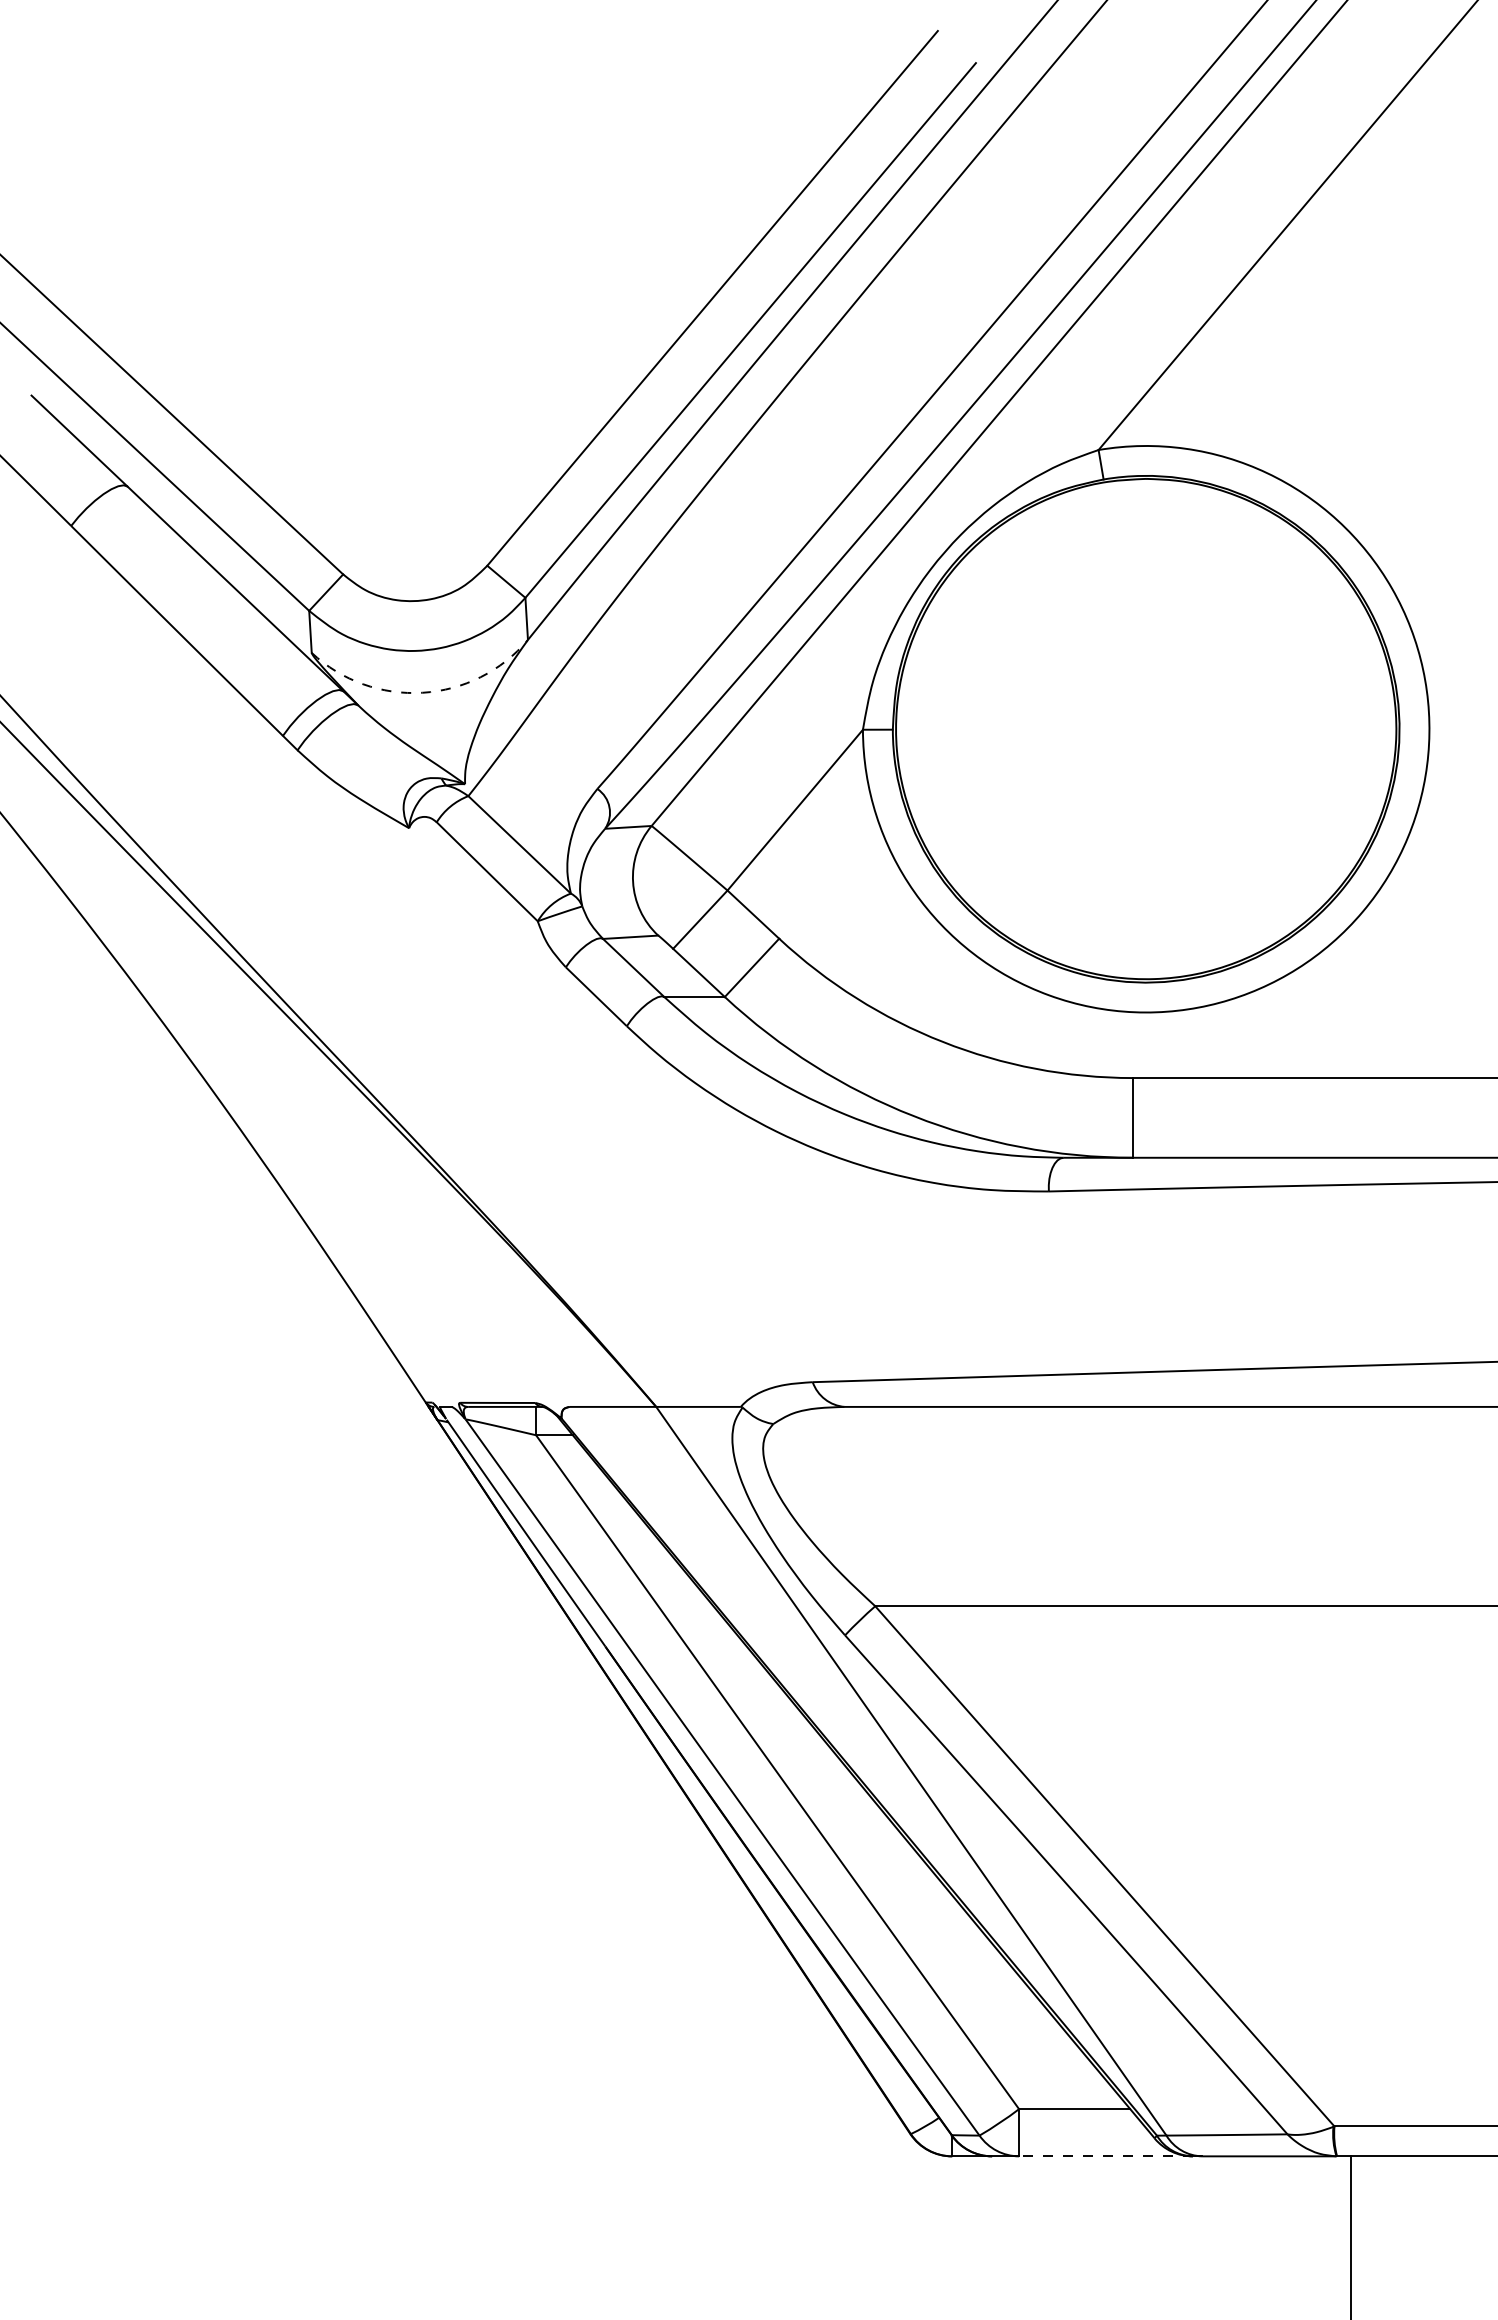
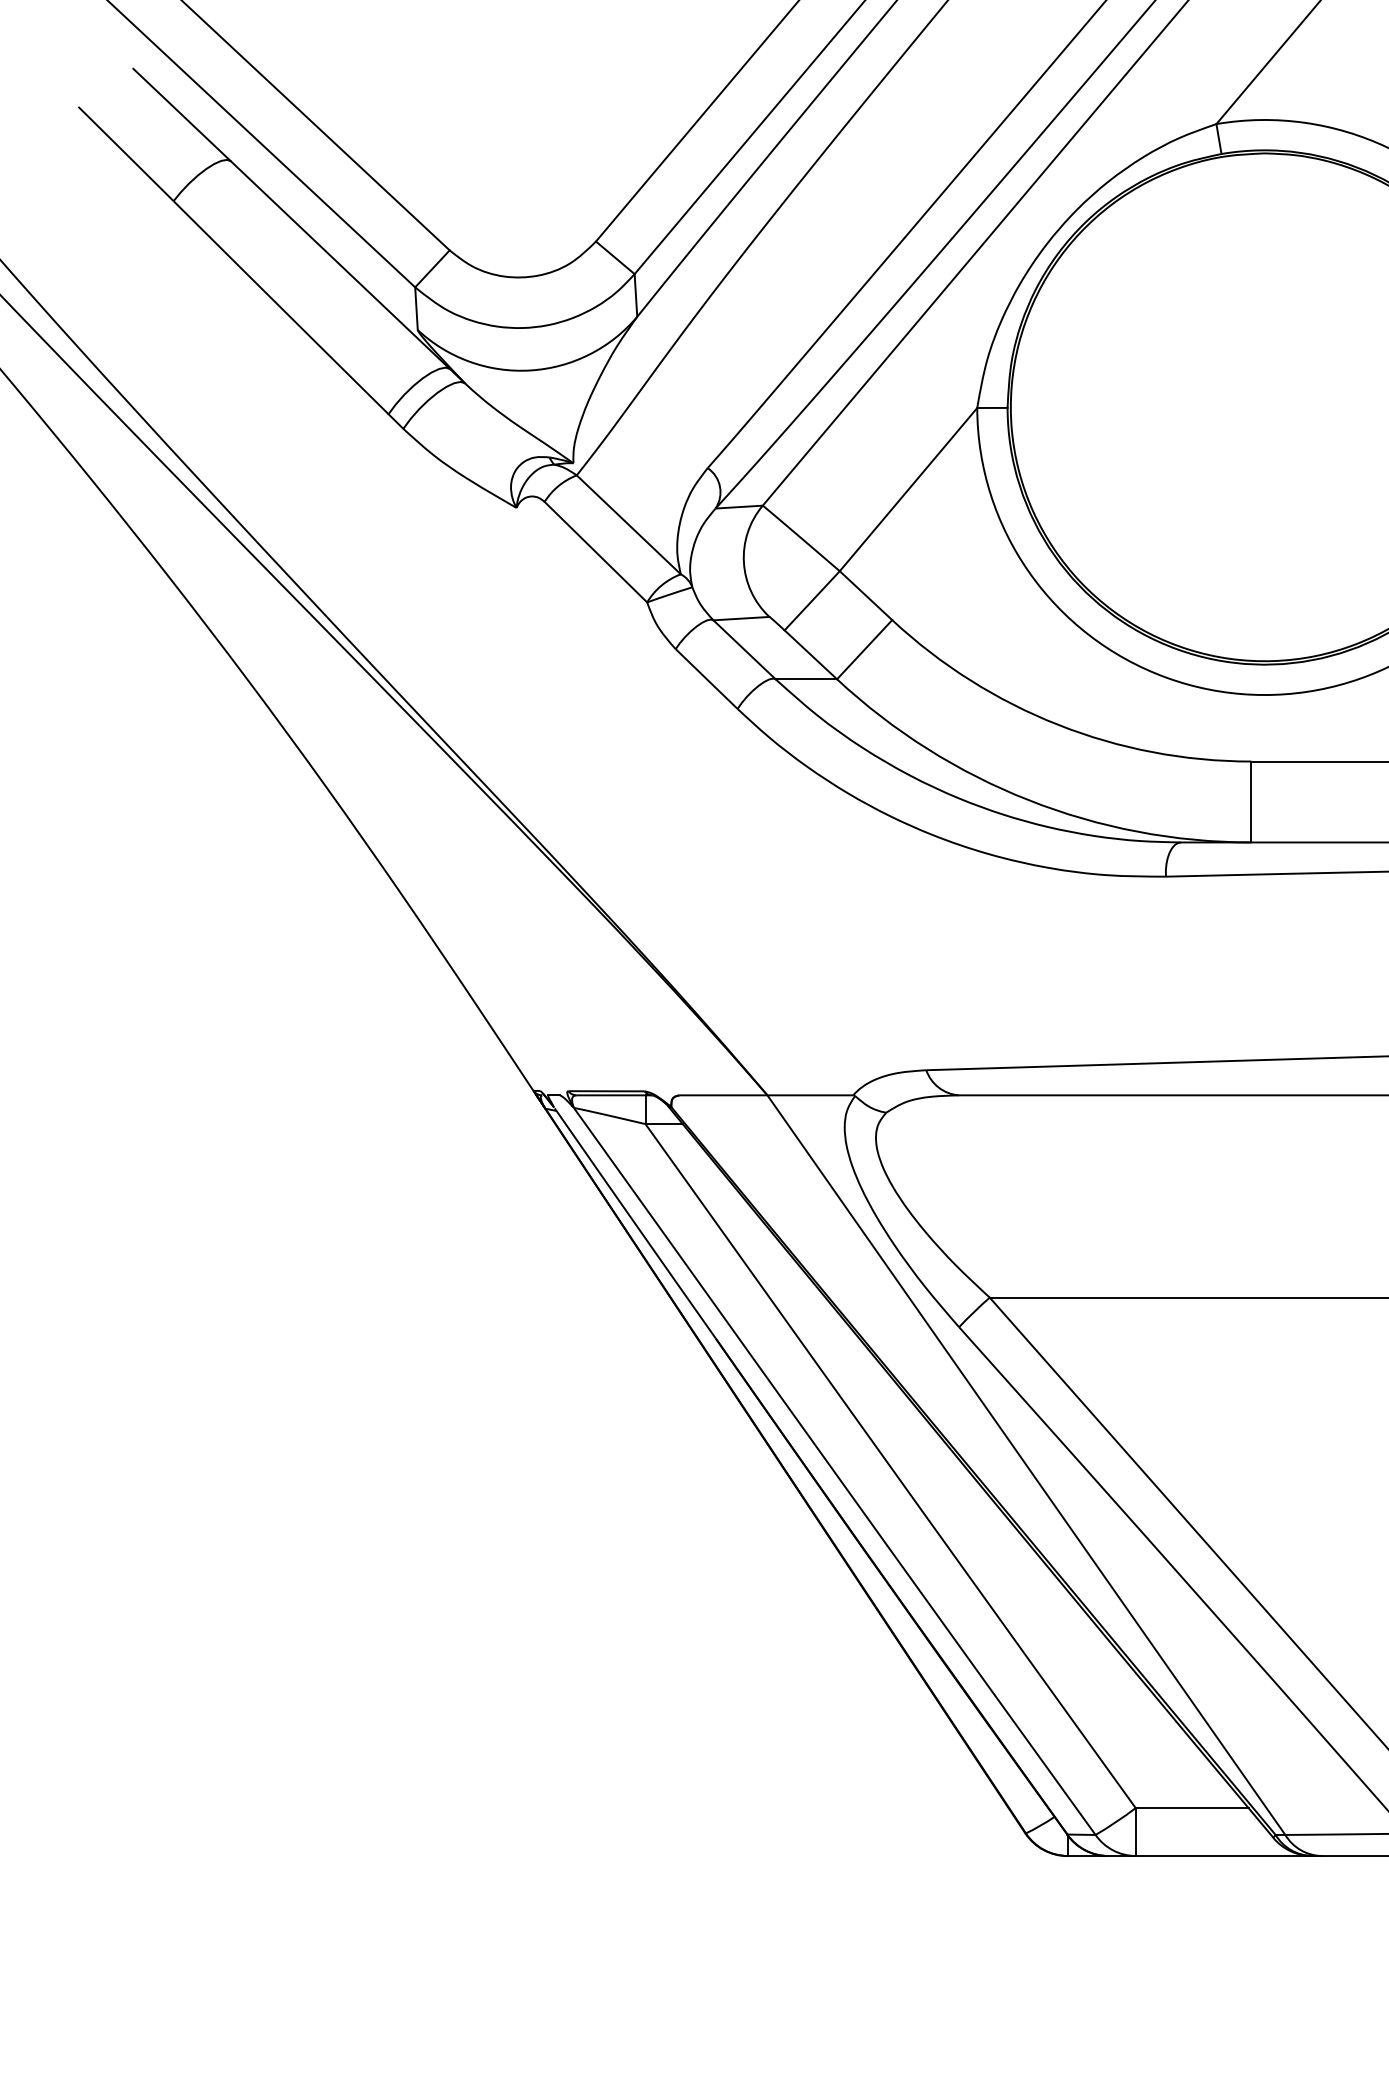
arc: (422, 692) -> (530, 370), dashed -> solid
line: (1105, 2156) -> (1223, 1856), dashed -> solid

